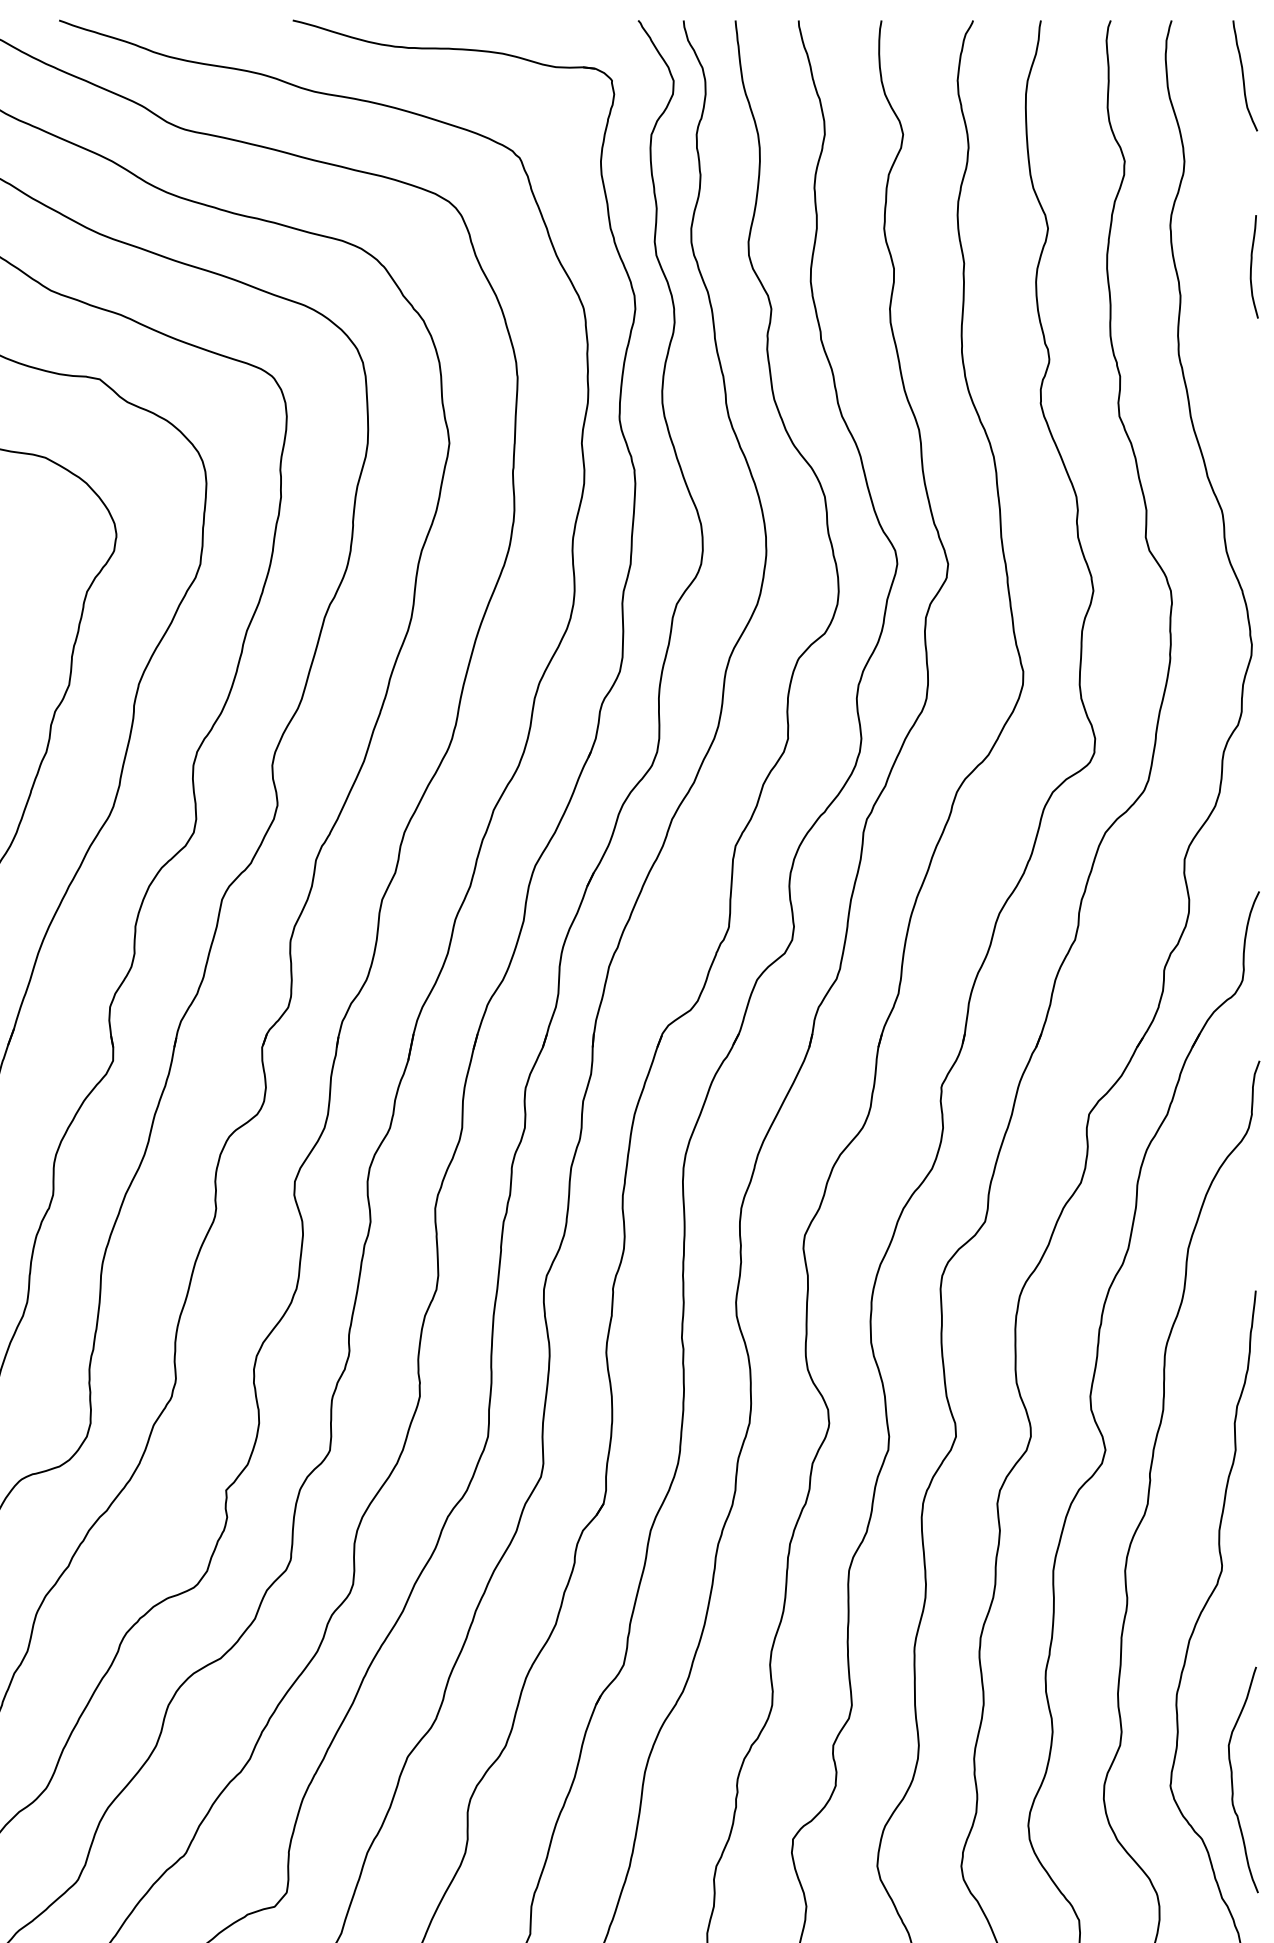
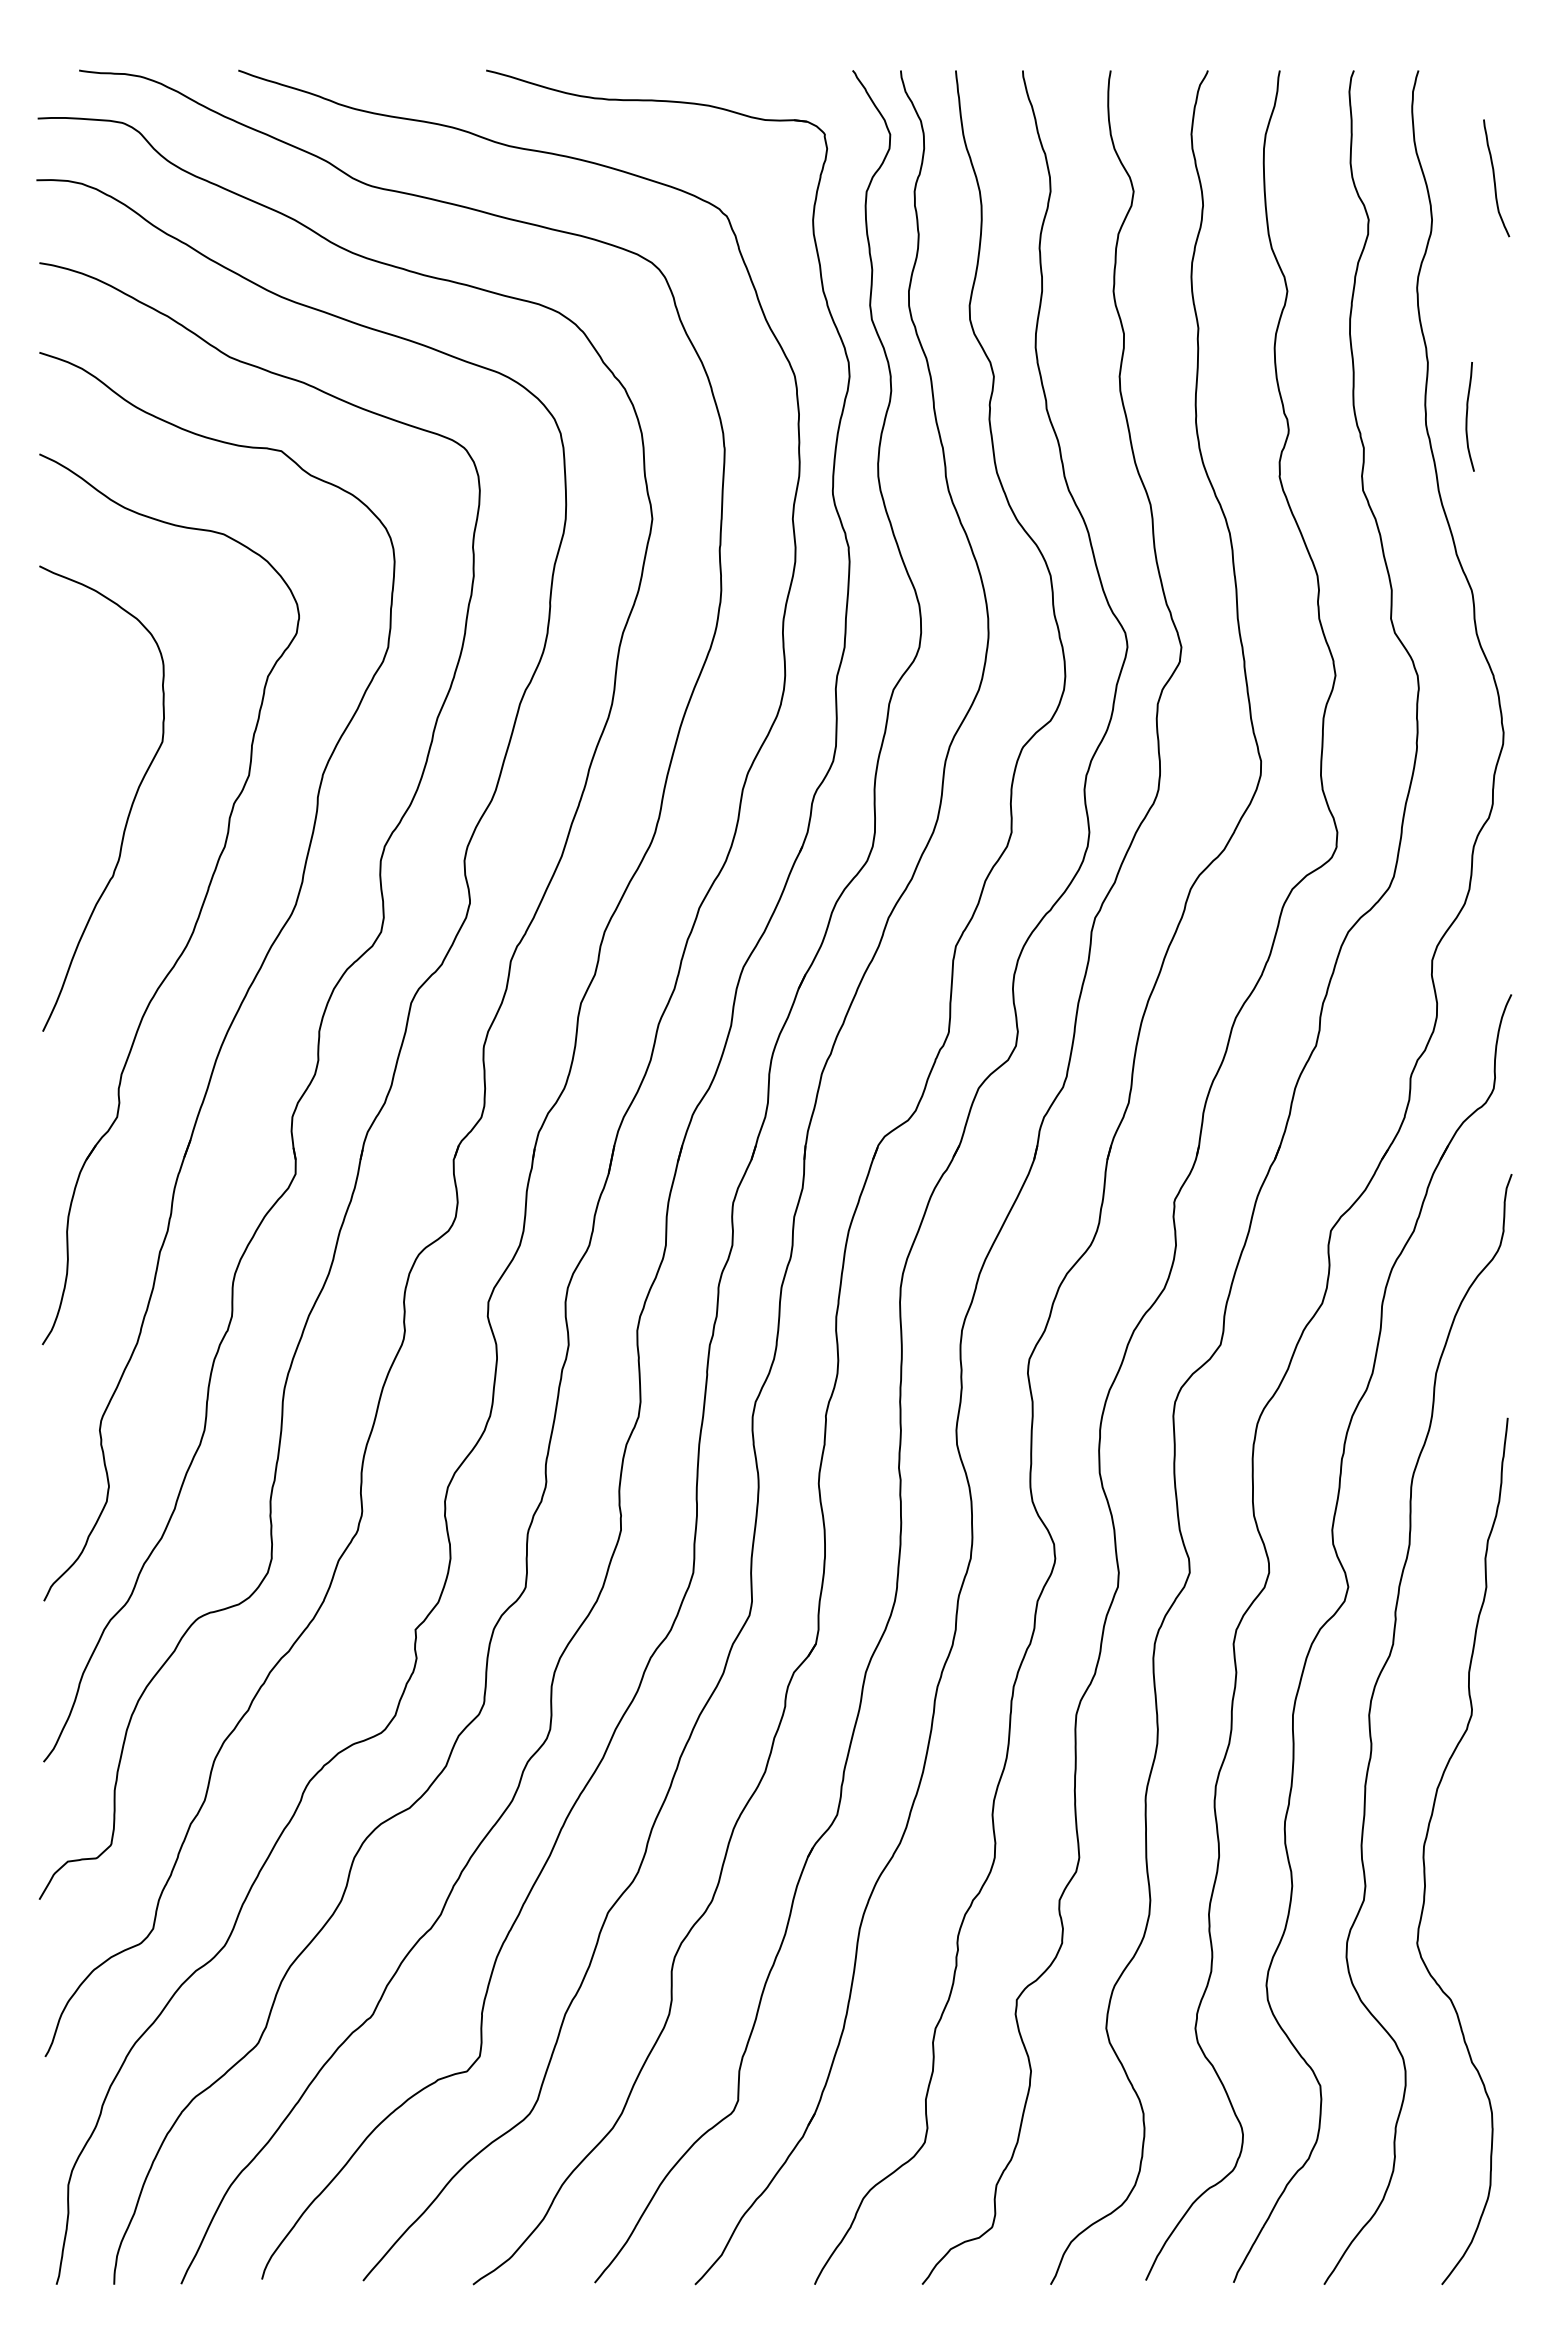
curve: (1244, 76) -> (1495, 178), moved
curve: (1251, 266) -> (1467, 416), moved
curve: (1232, 1779) -> (1483, 1936), removed

